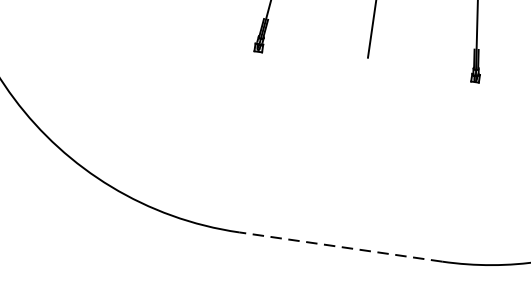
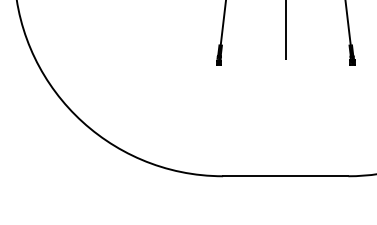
line: (340, 247) -> (285, 176), dashed -> solid

